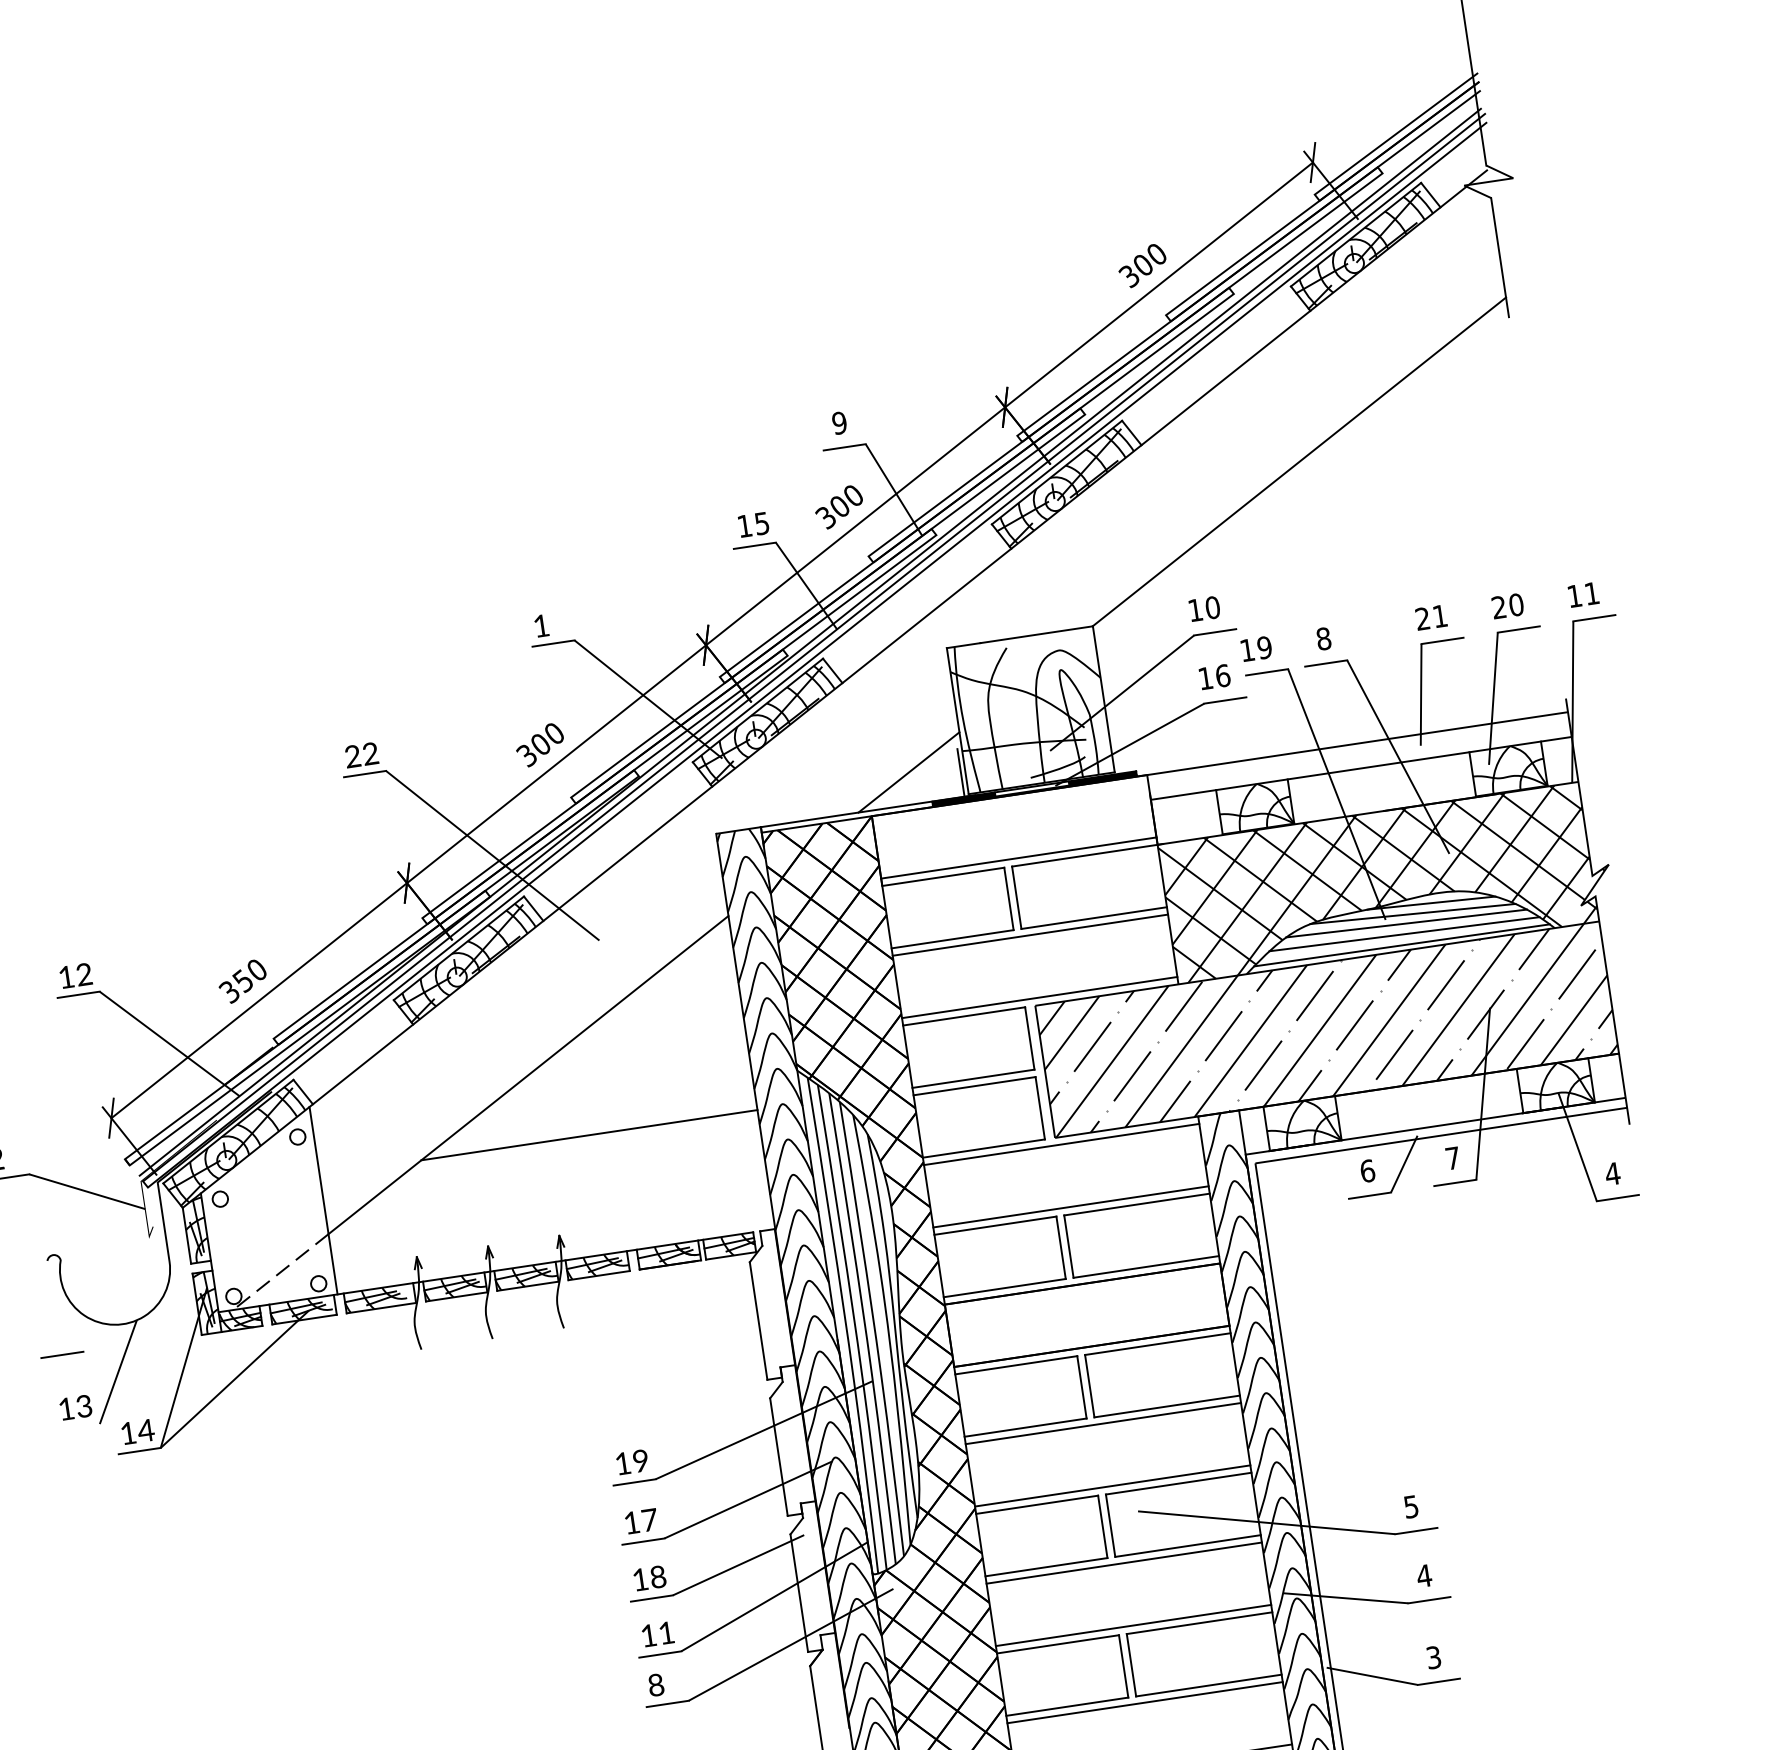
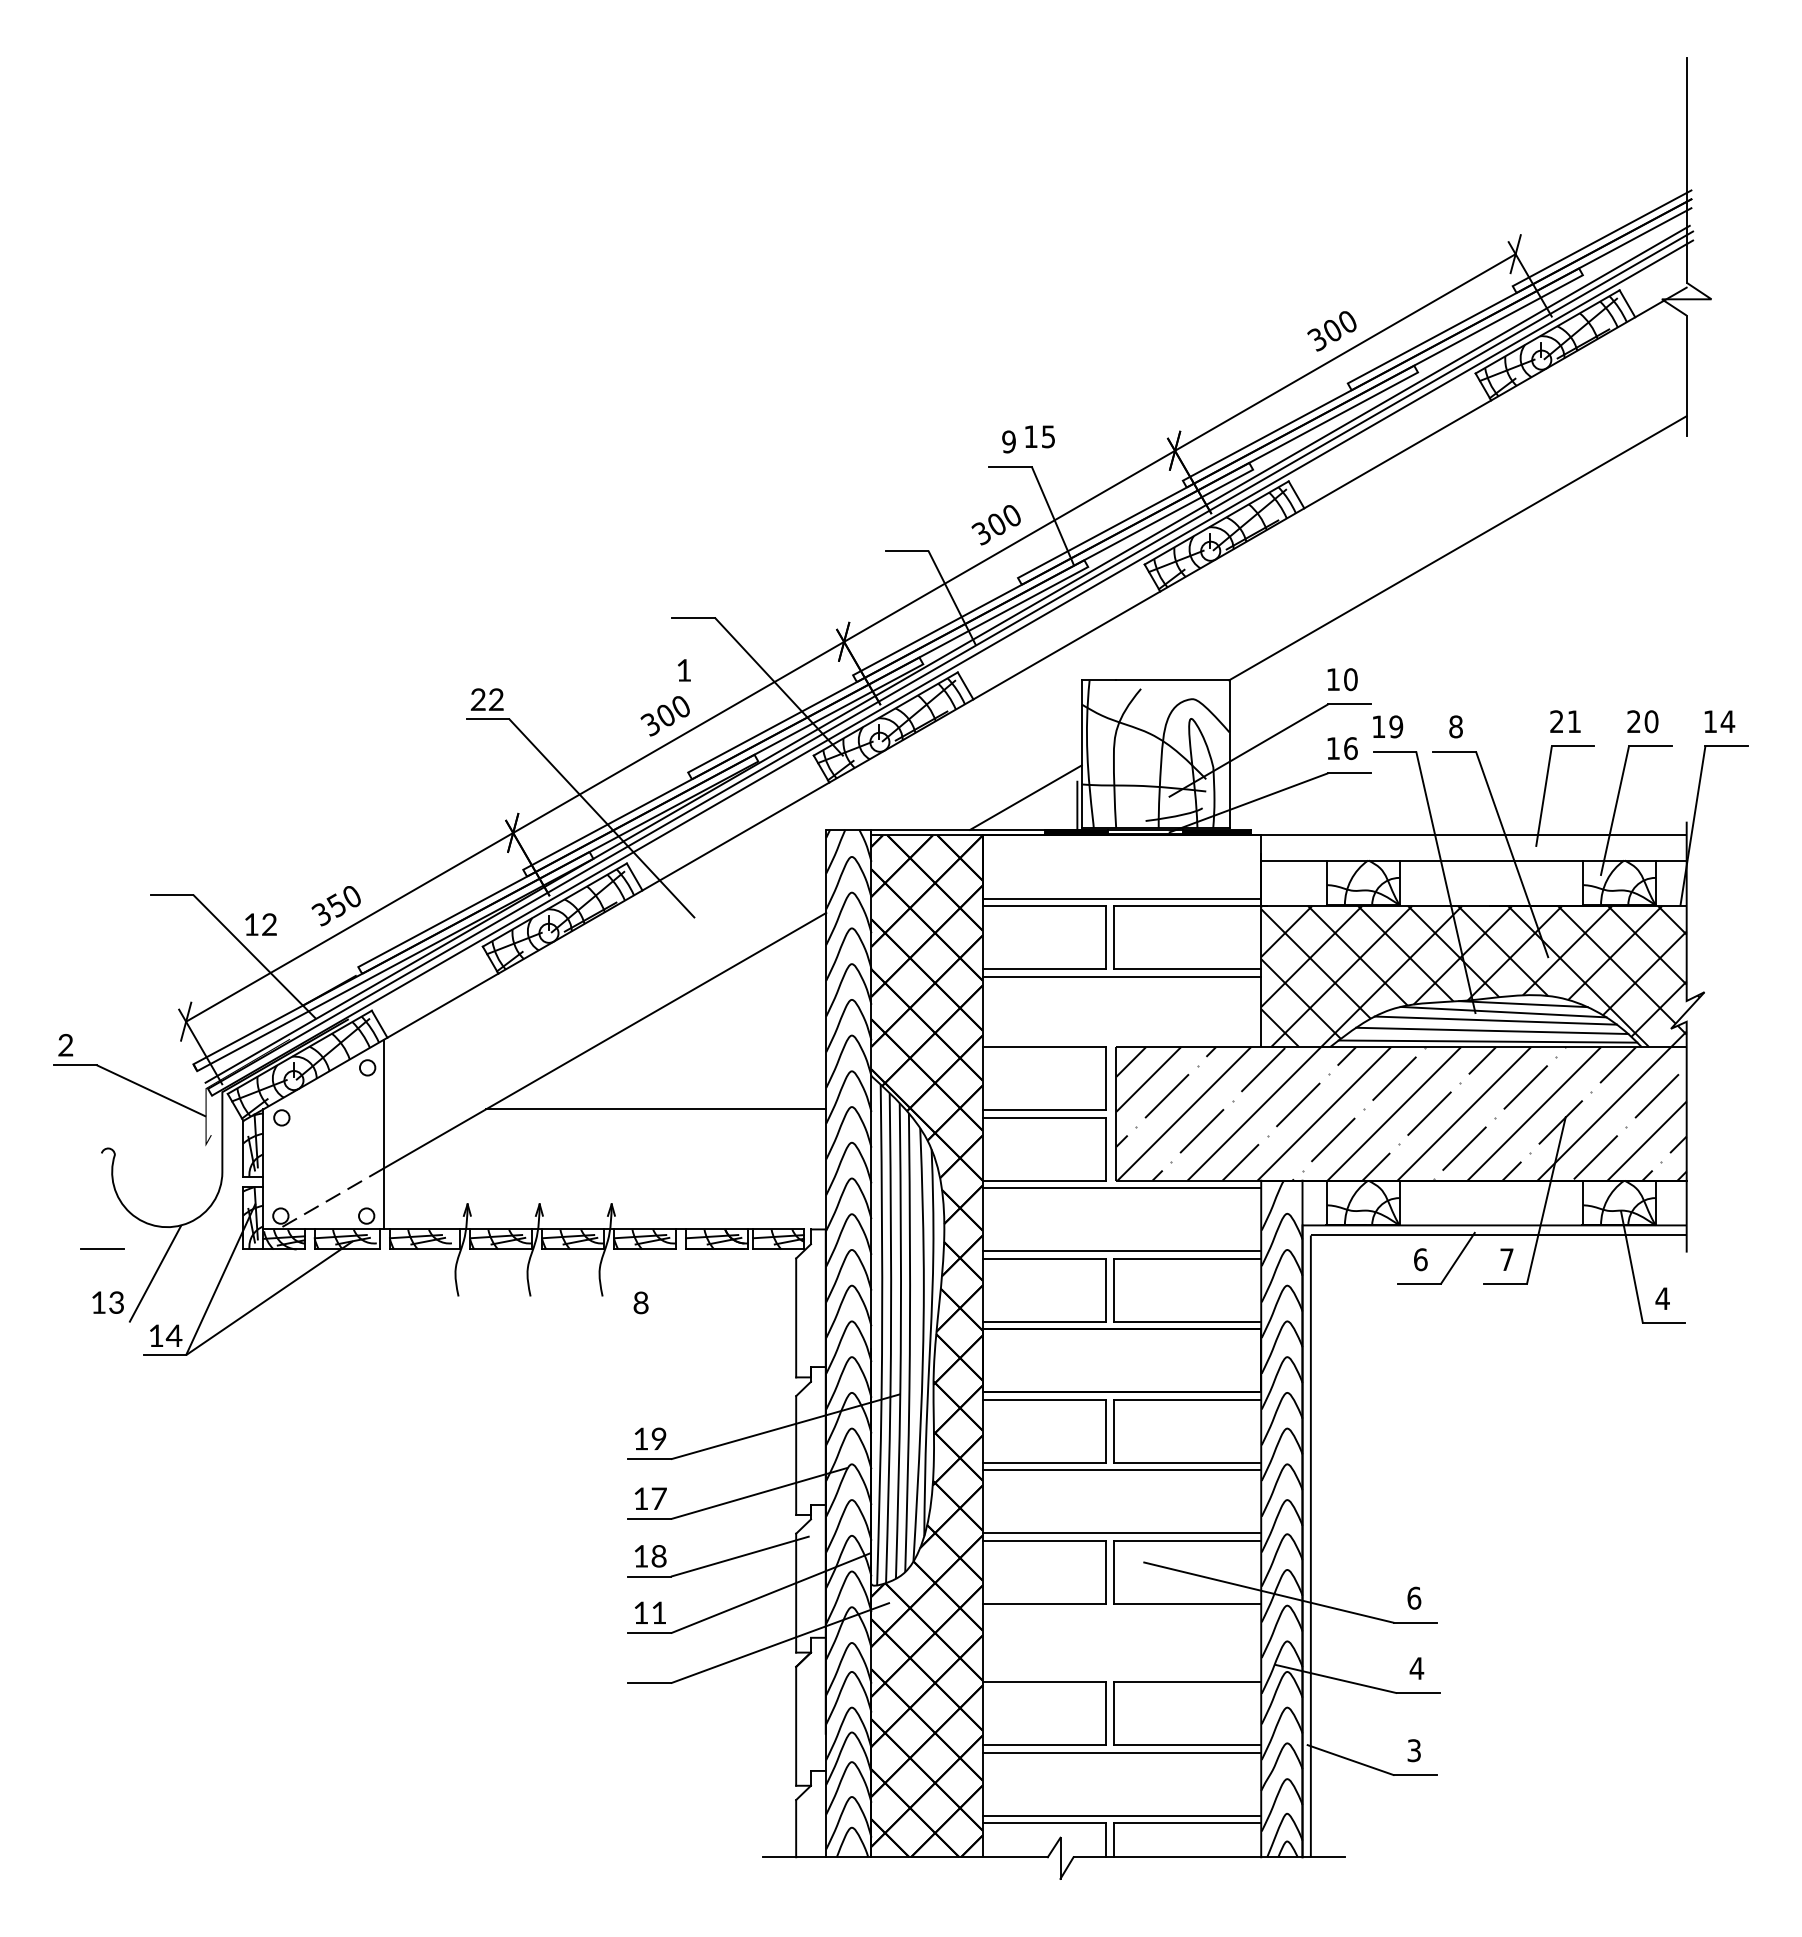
text: (753, 524) -> (1039, 436), moved
text: (1591, 593) -> (1727, 721), 11 -> 14
text: (541, 625) -> (684, 670), moved
text: (75, 975) -> (260, 924), moved
line: (1039, 997) -> (1121, 1039), removed
text: (1411, 1506) -> (1414, 1597), 5 -> 6
line: (1123, 1563) -> (1121, 1611), removed
line: (1133, 1625) -> (1121, 1674), removed
text: (655, 1684) -> (640, 1302), moved

